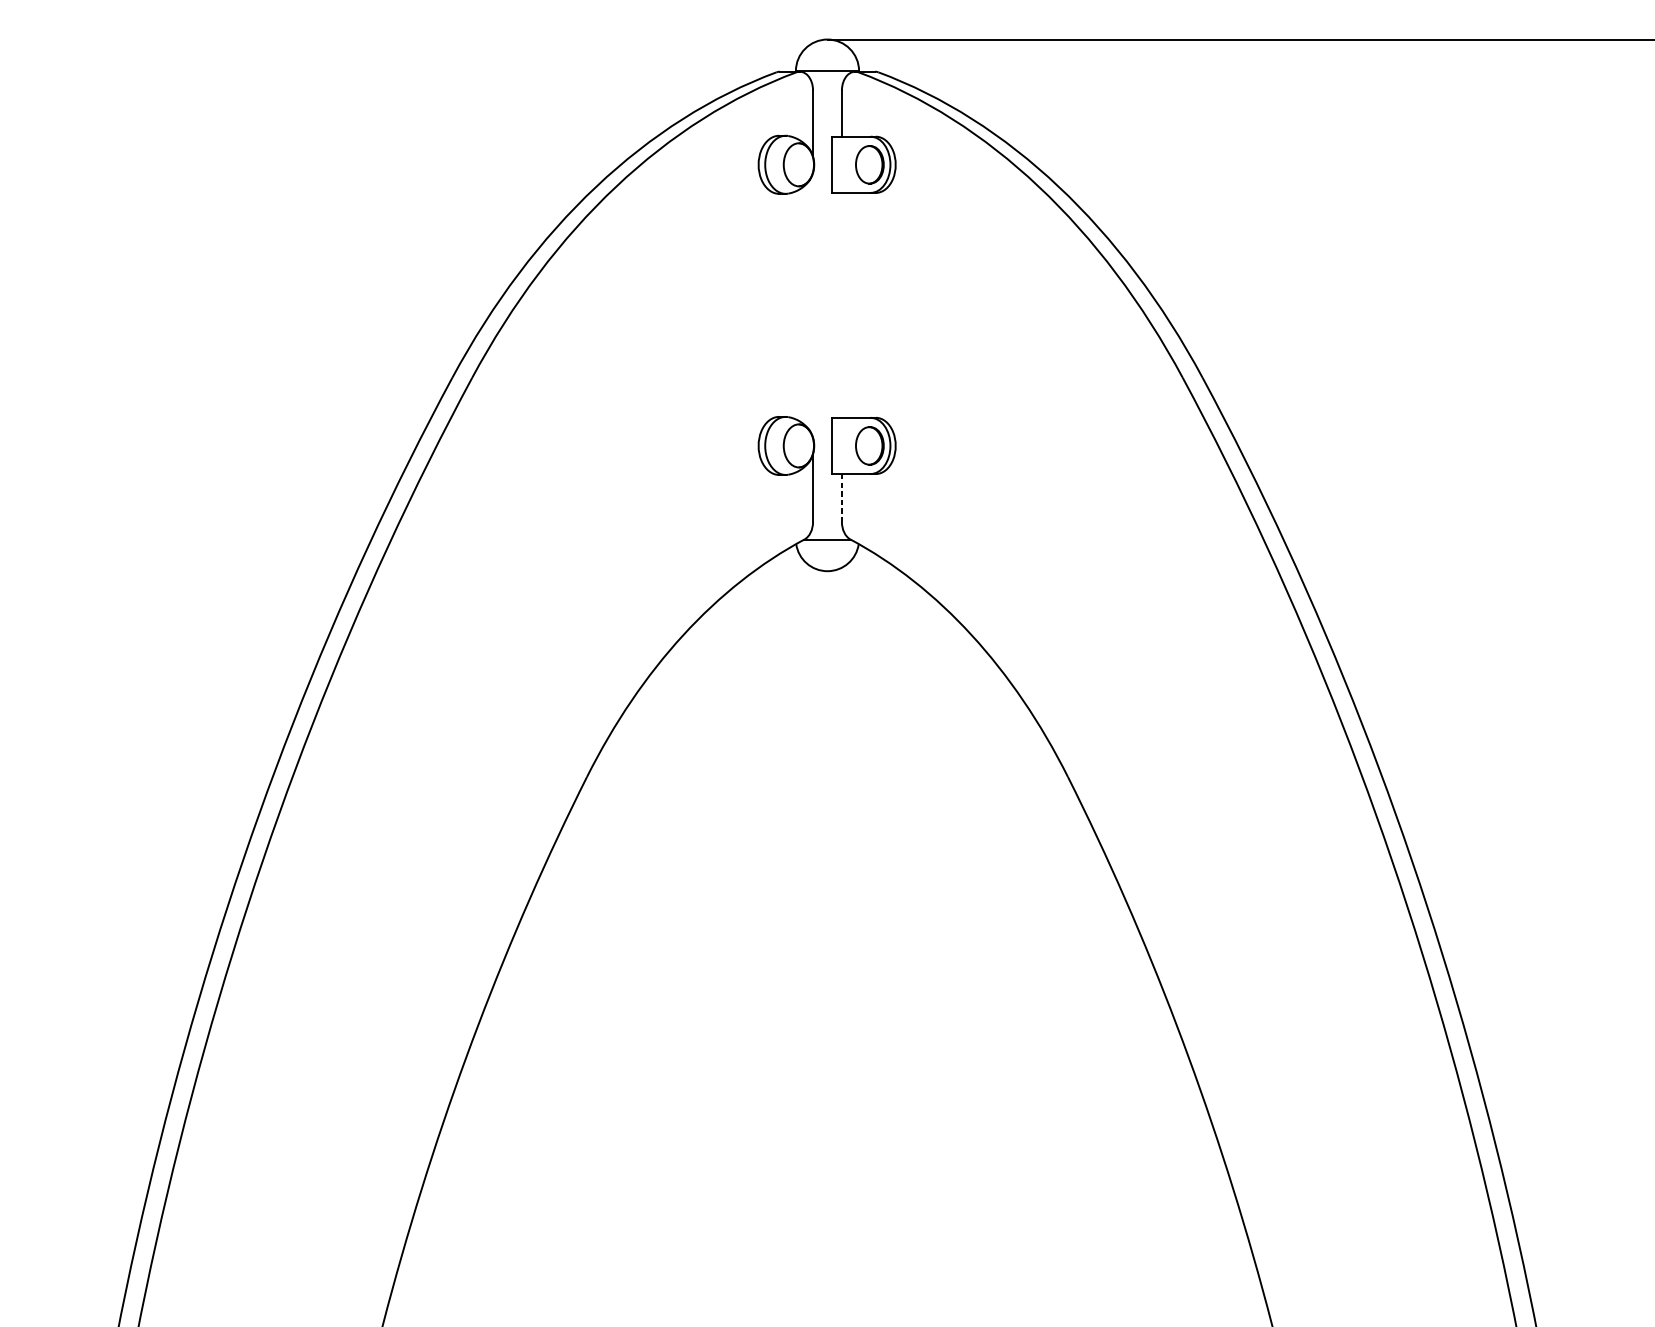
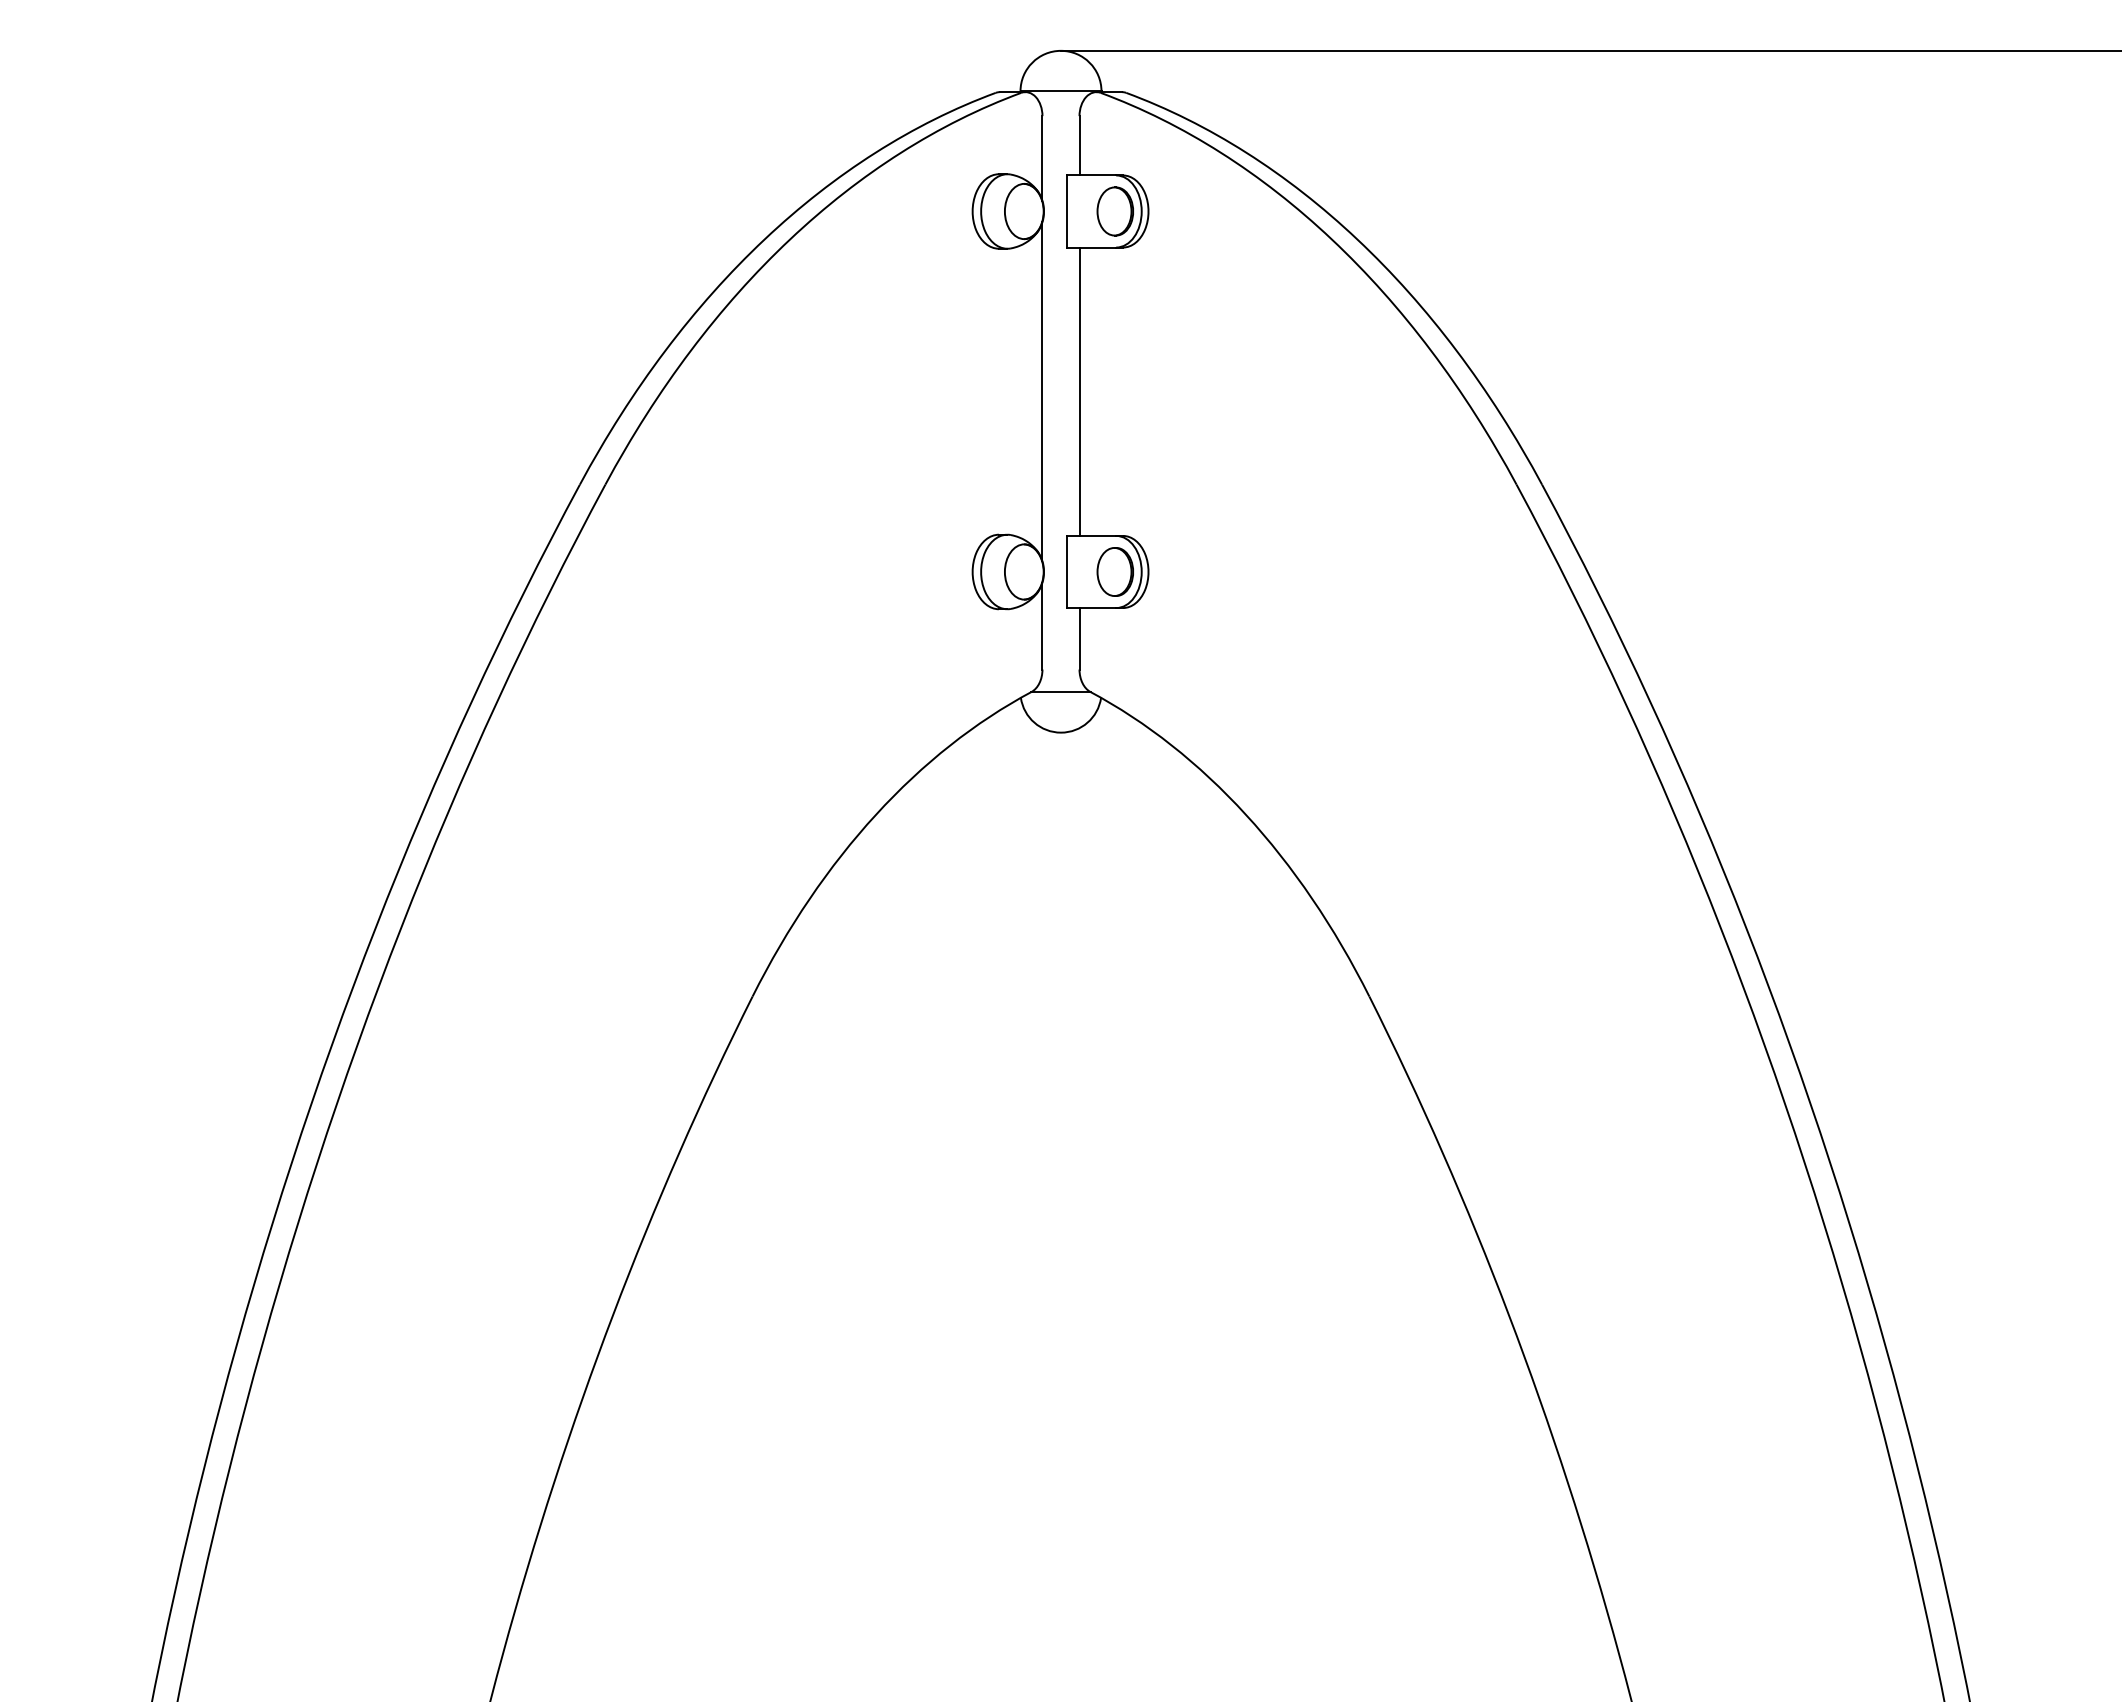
line: (813, 305) -> (1042, 391), added
line: (841, 305) -> (1079, 391), added
line: (841, 497) -> (1079, 638), dashed -> solid

